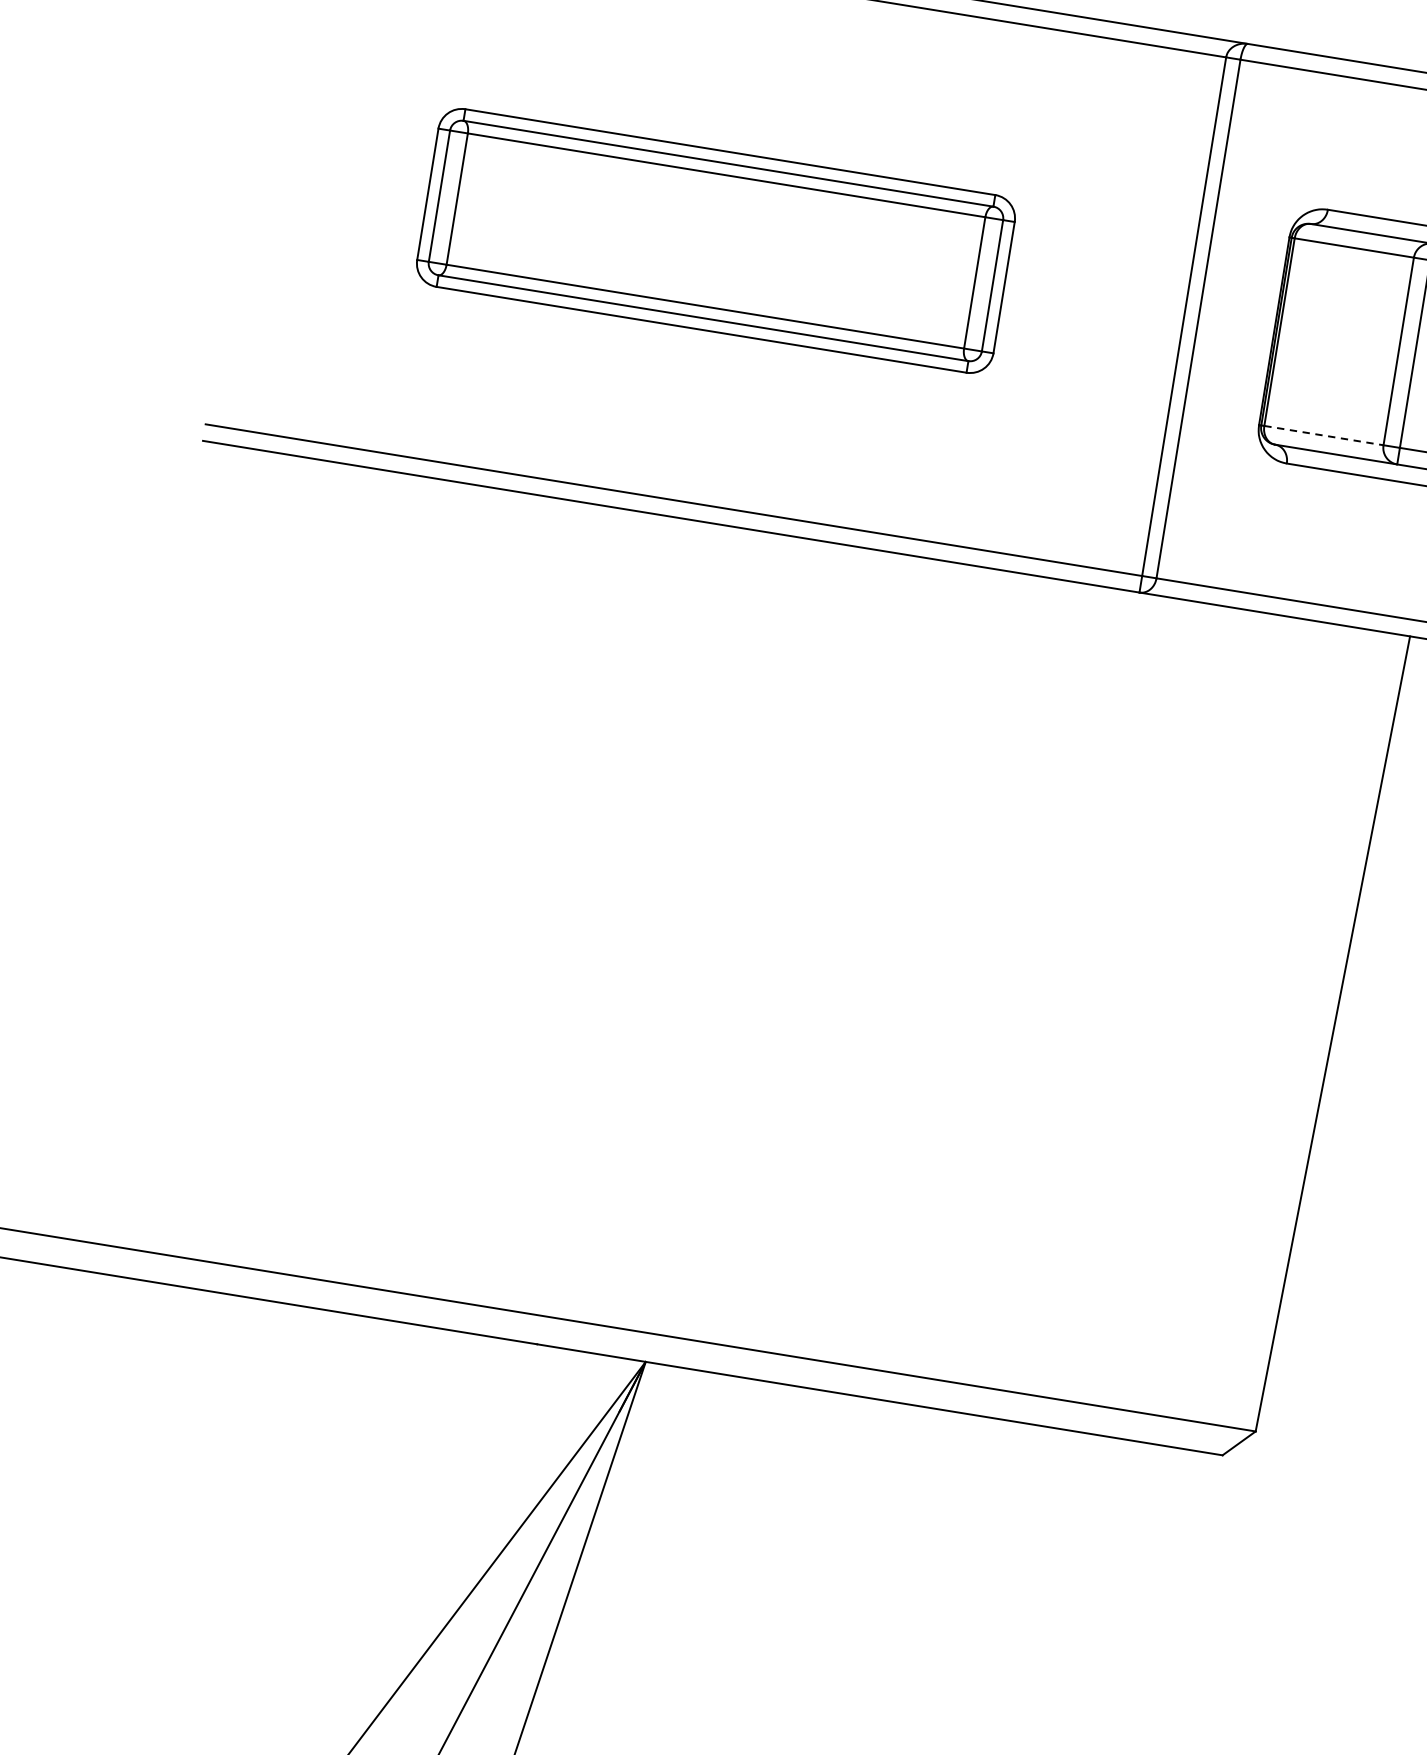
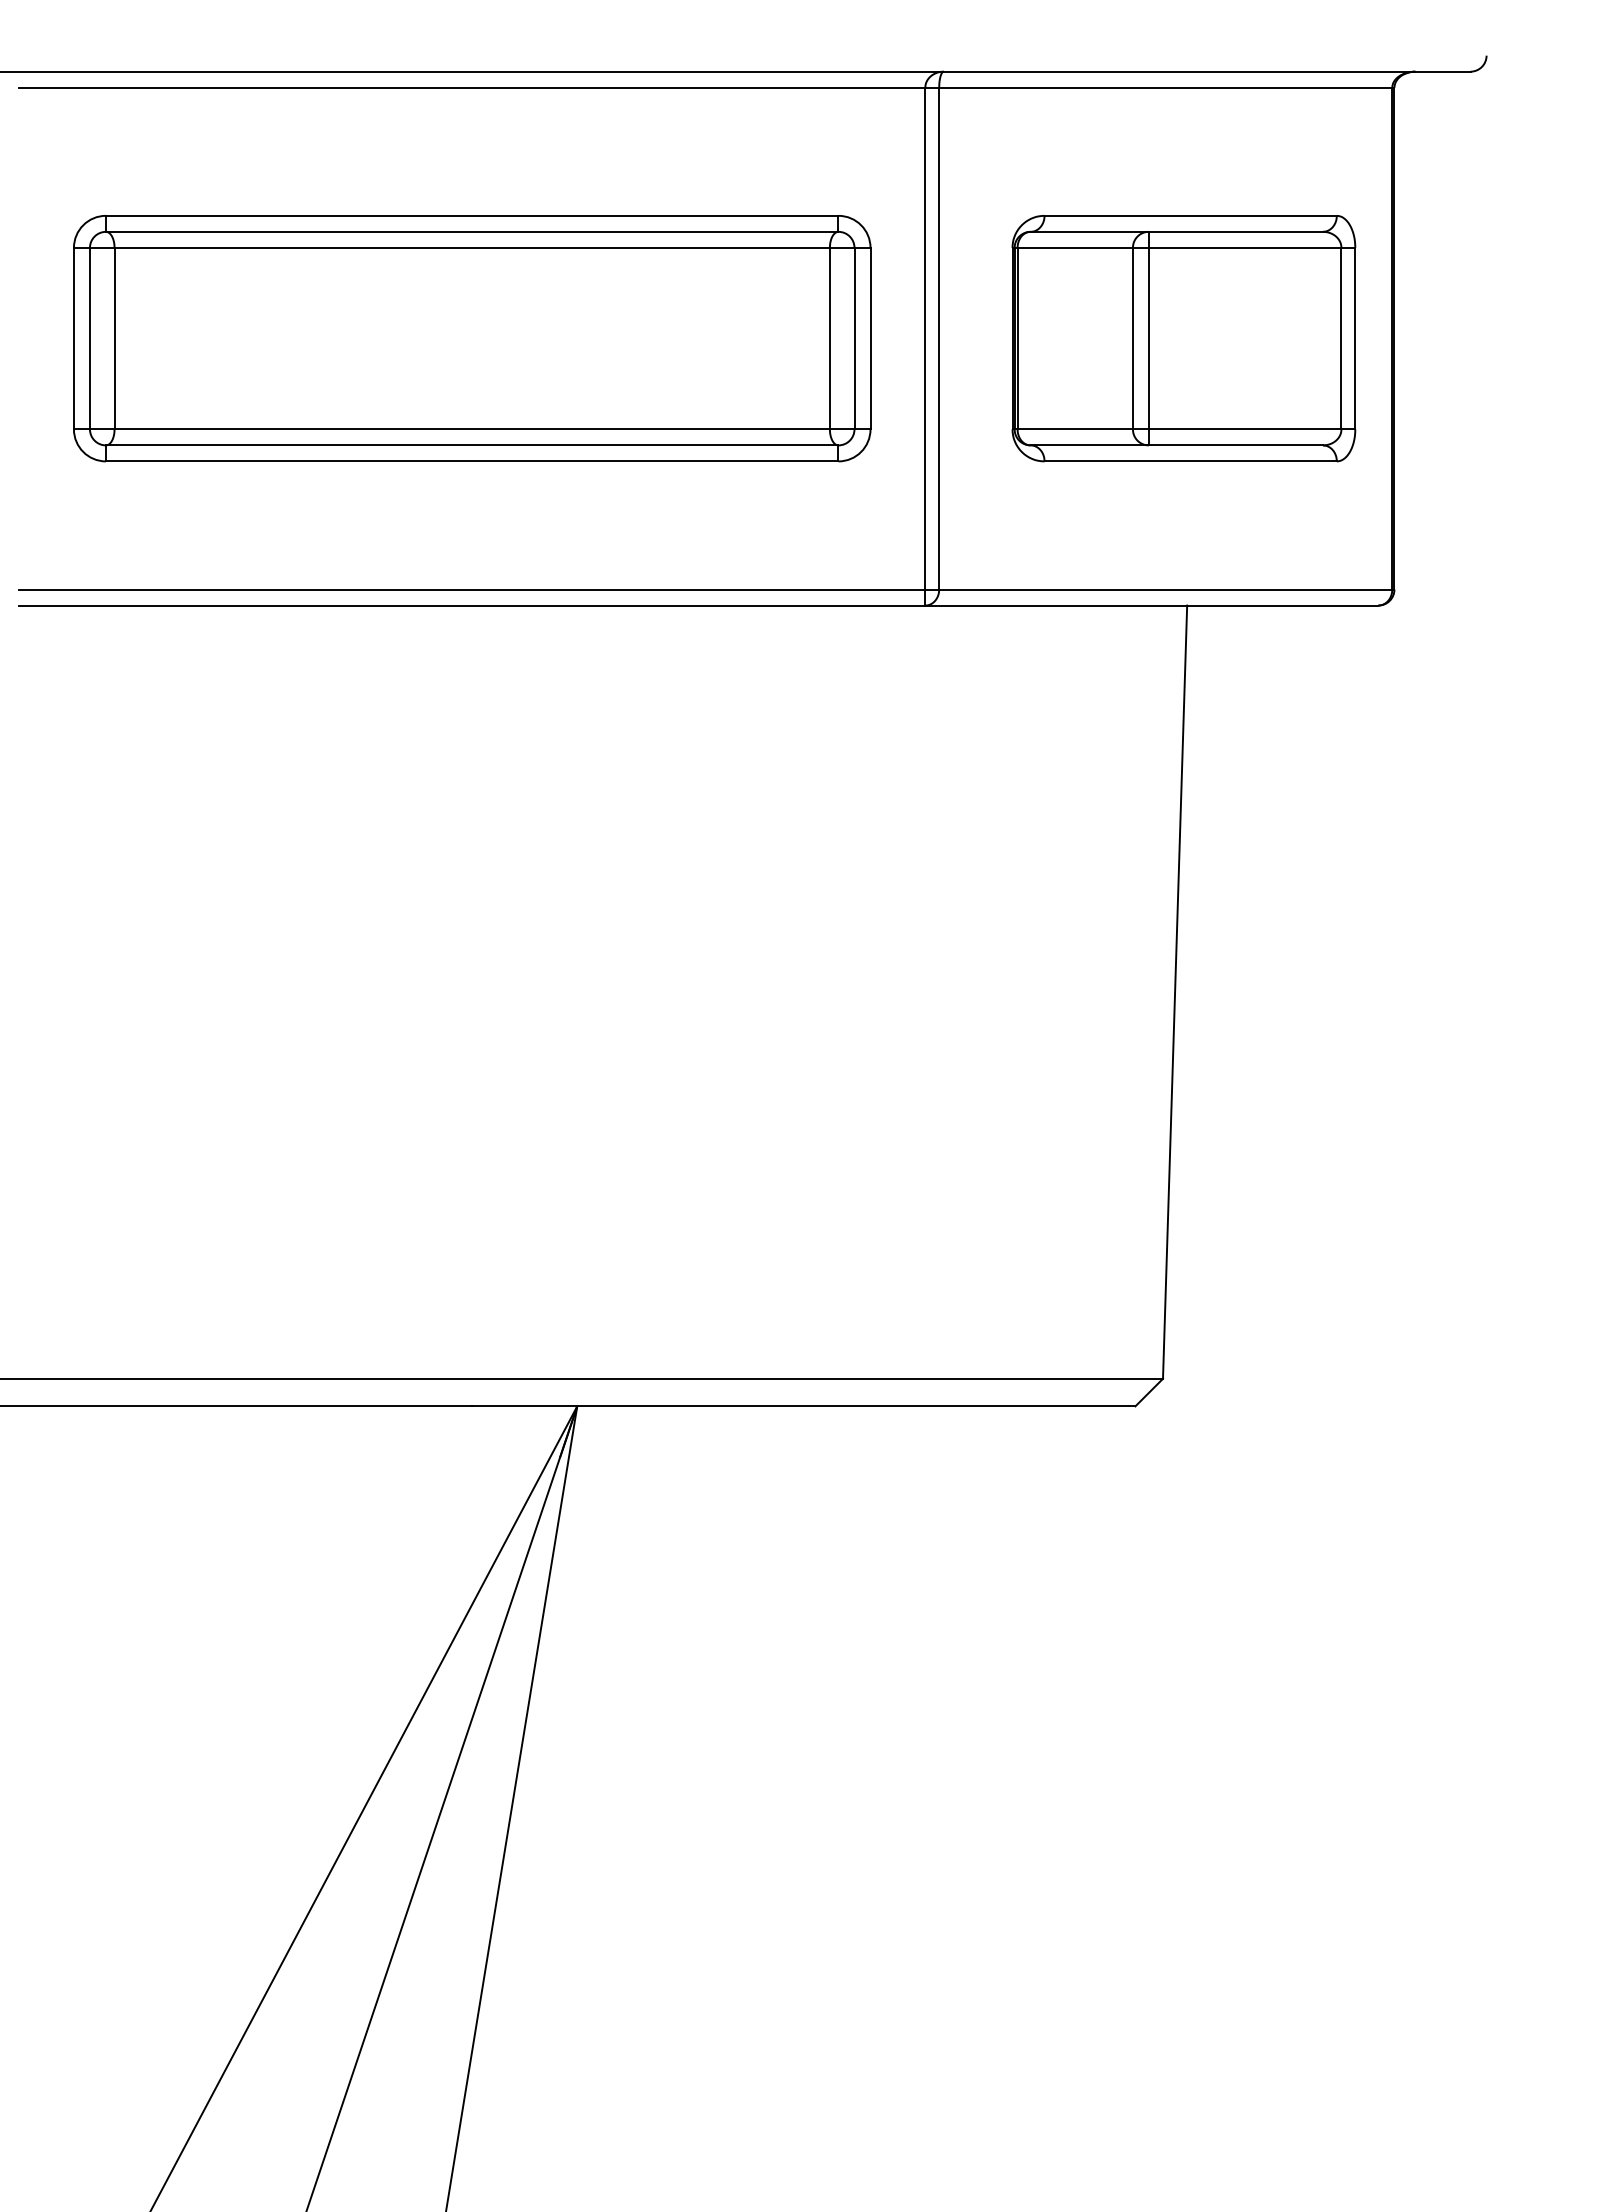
part: (716, 240) -> (472, 338), size x1.43
line: (1324, 435) -> (1075, 429), dashed -> solid

